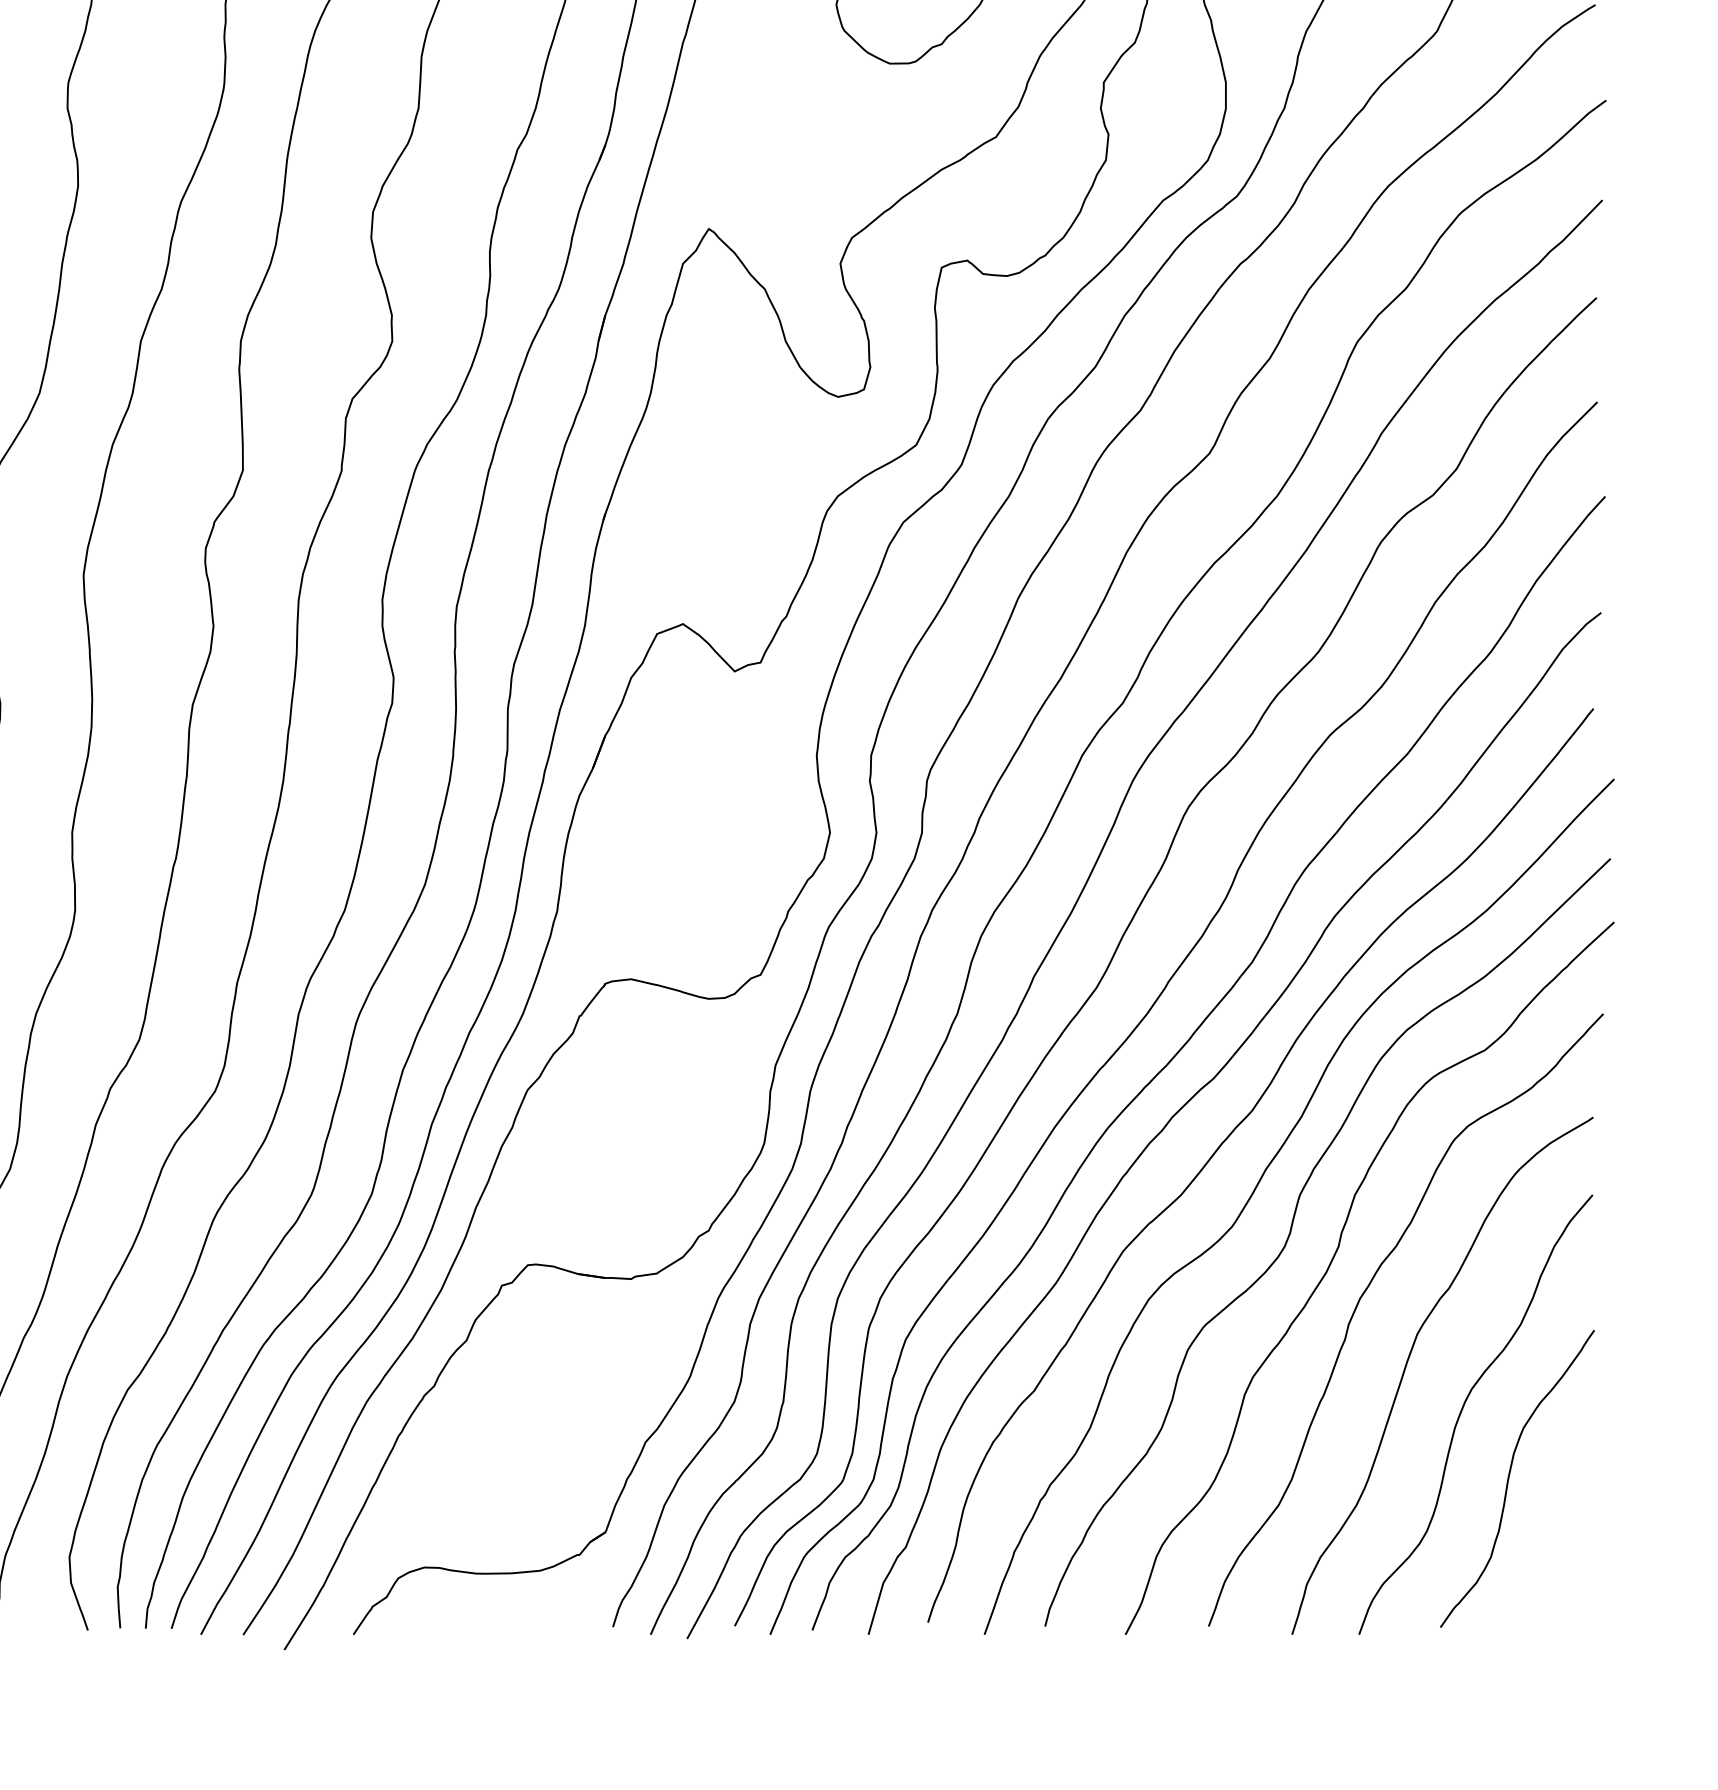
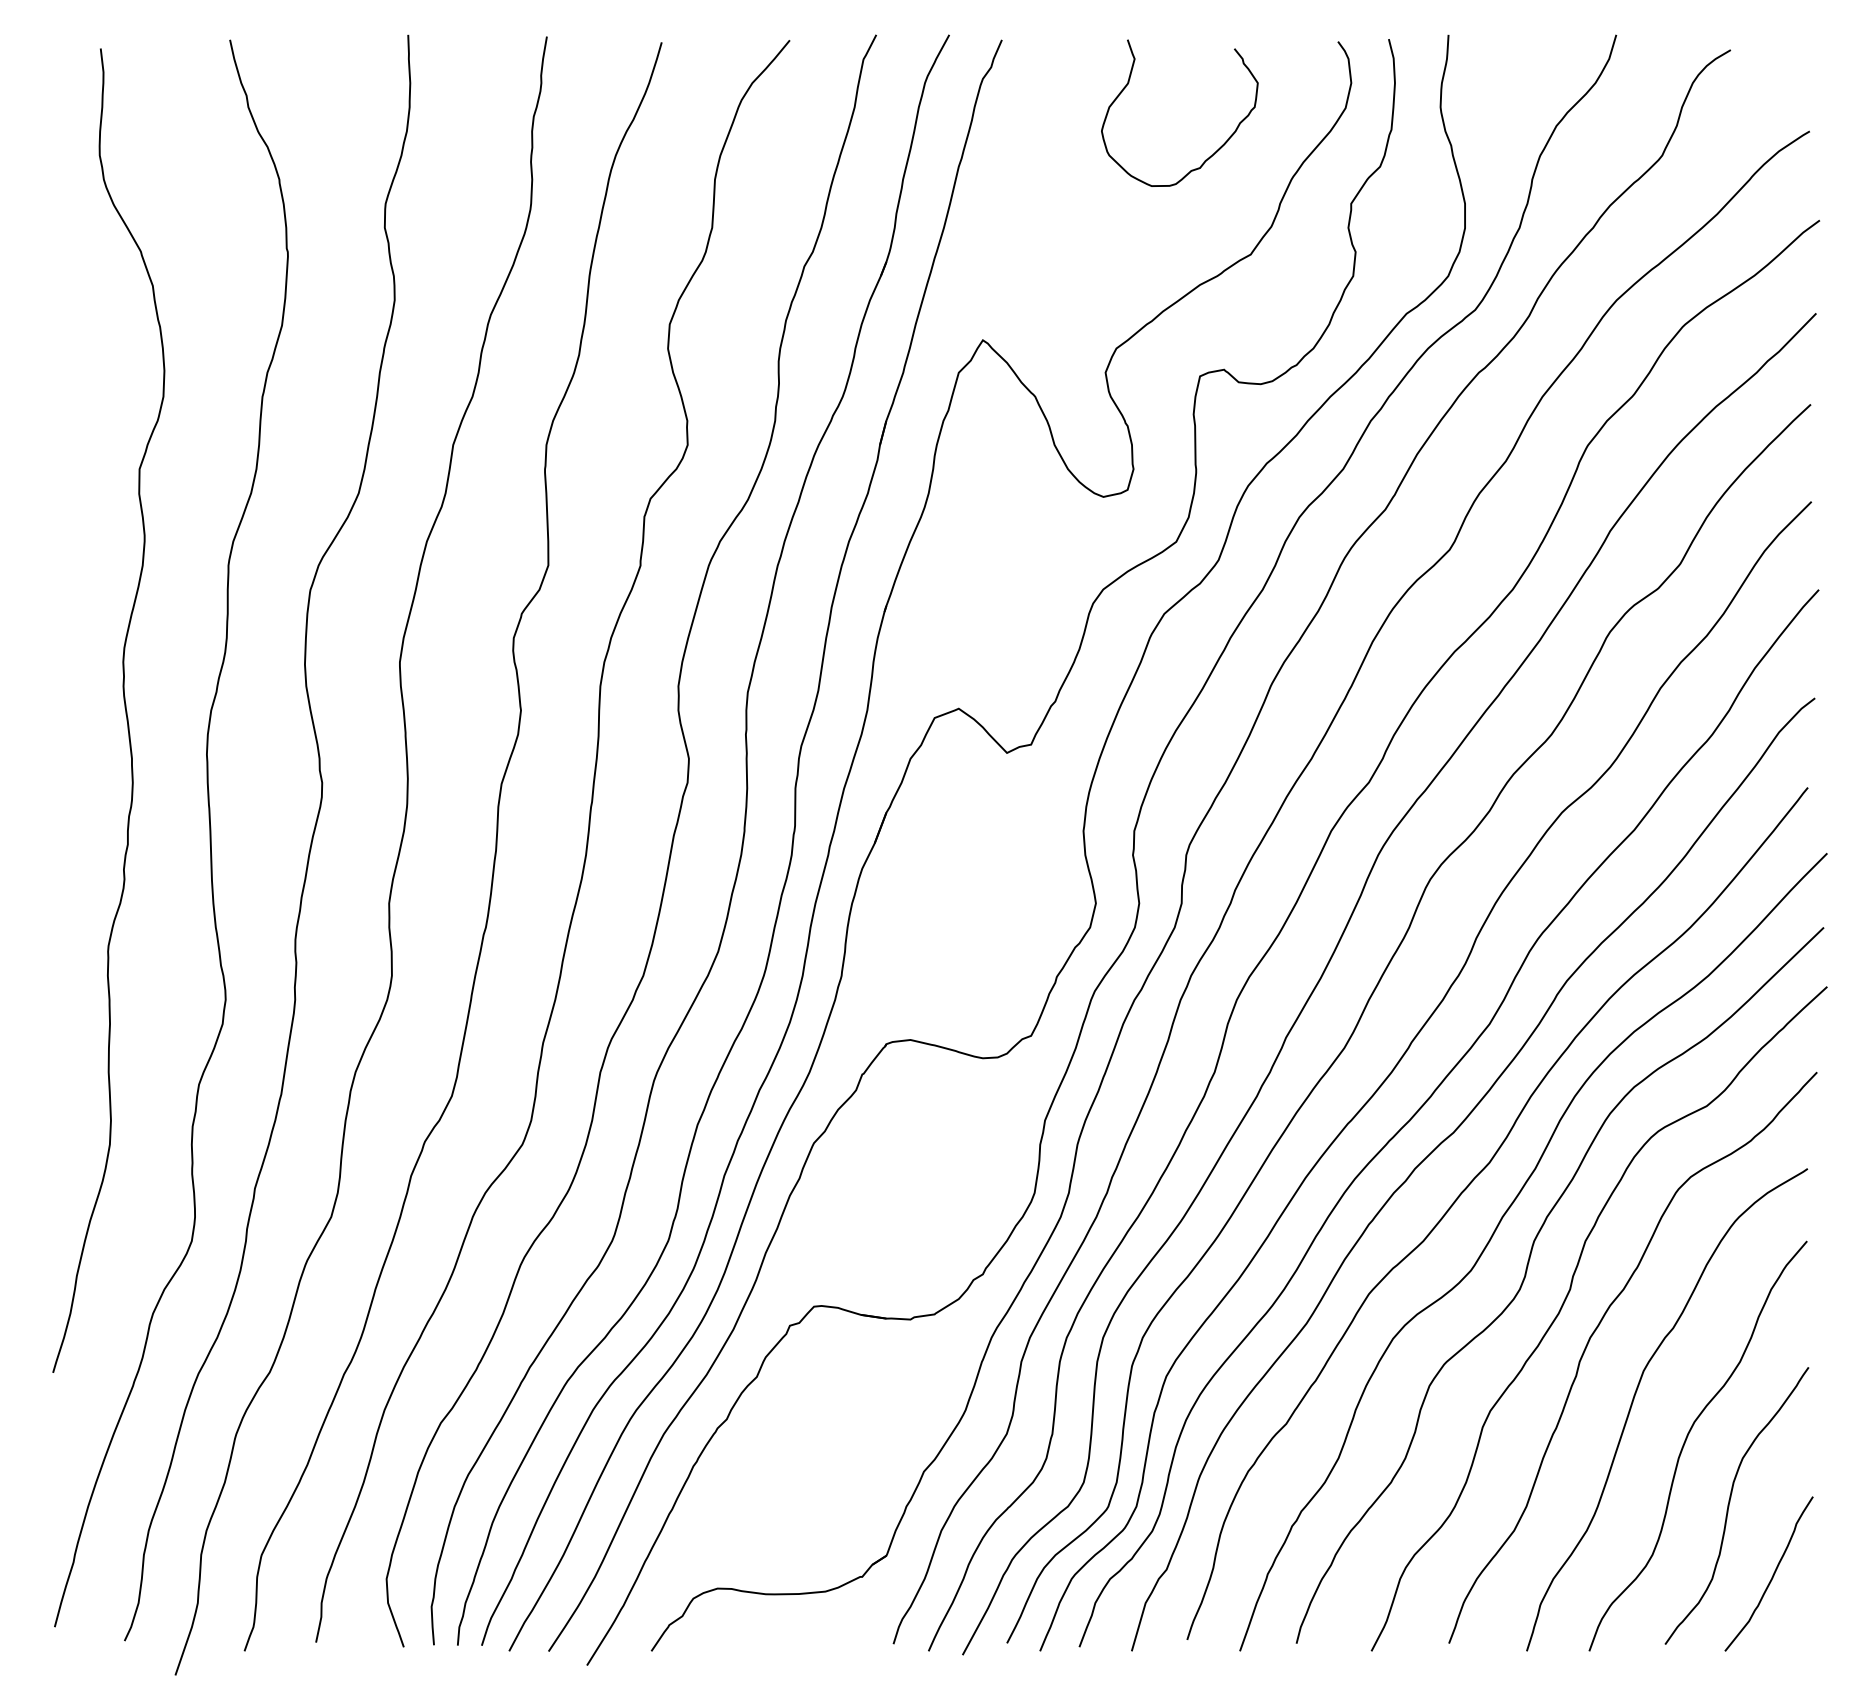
curve: (1555, 1552) -> (1772, 1574), added

